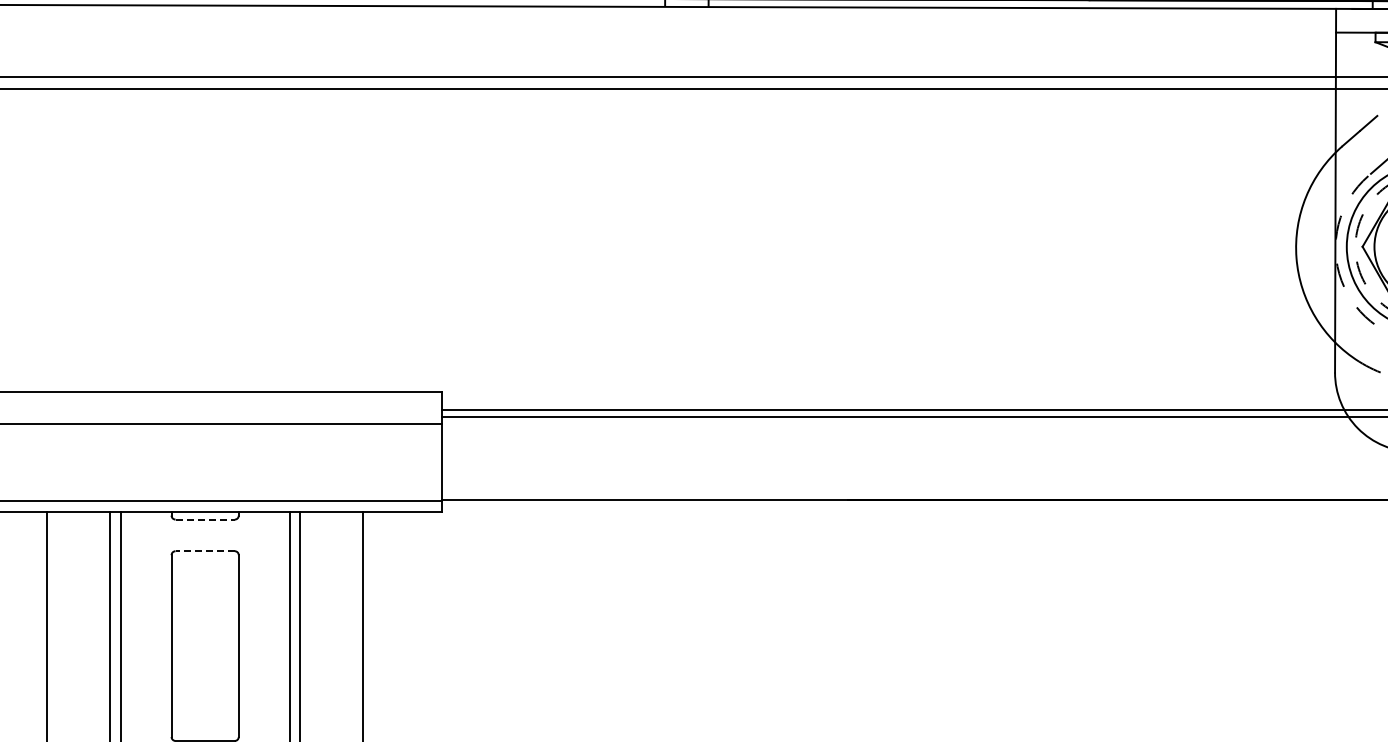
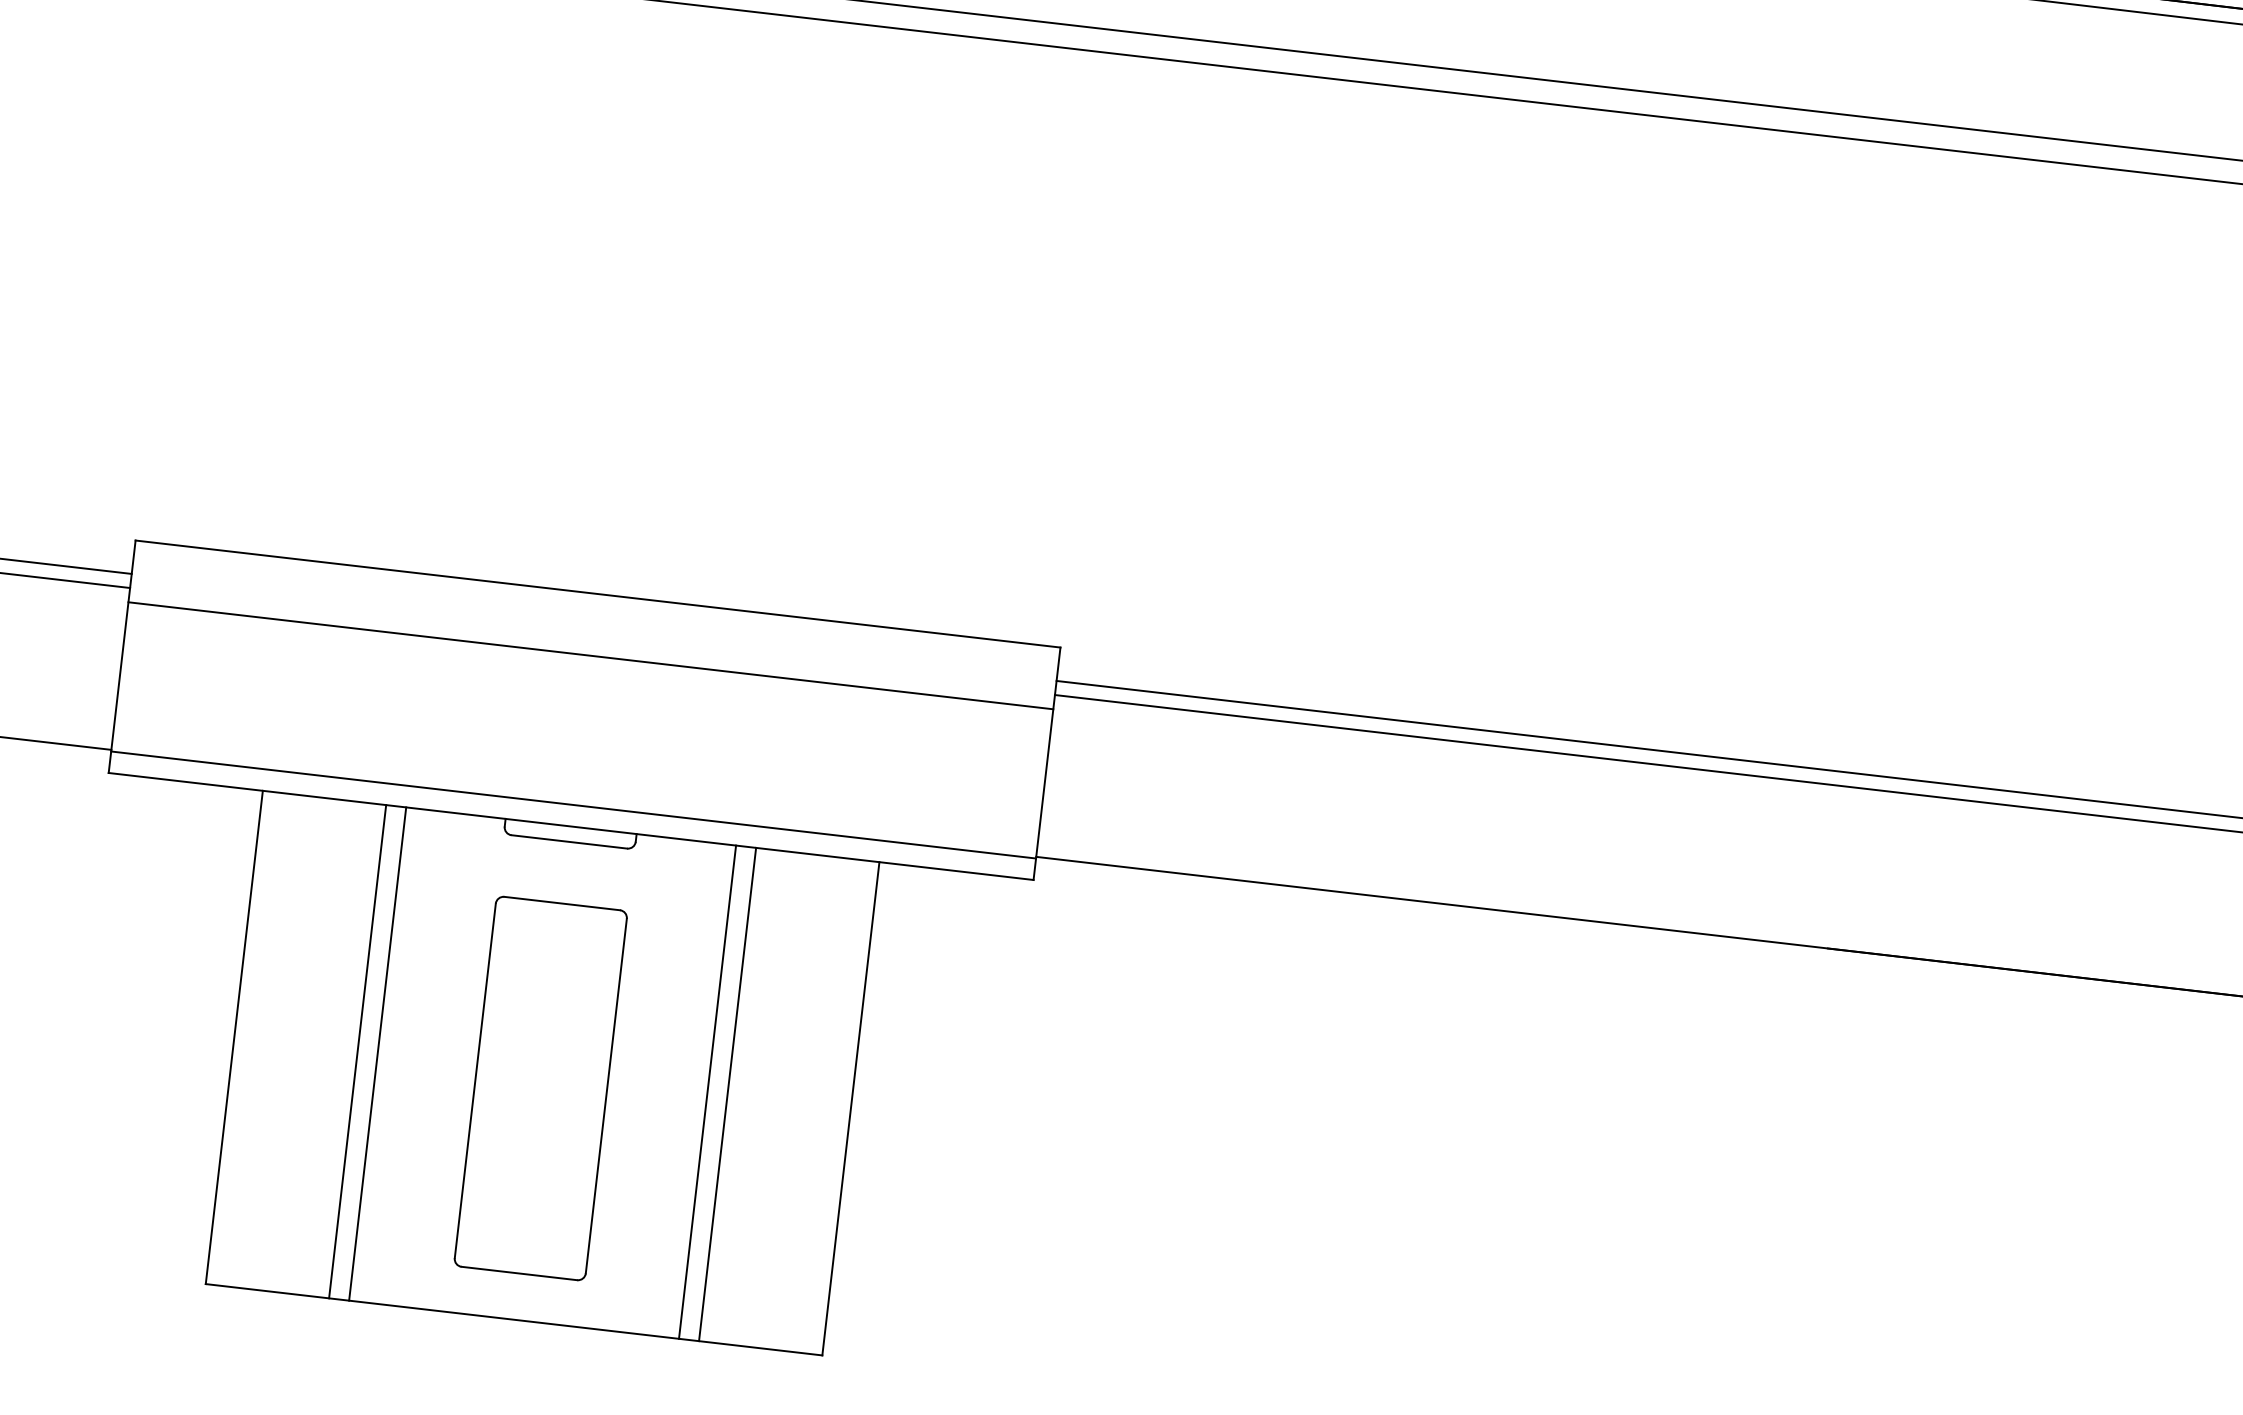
line: (205, 519) -> (569, 841), dashed -> solid
line: (205, 551) -> (562, 904), dashed -> solid

